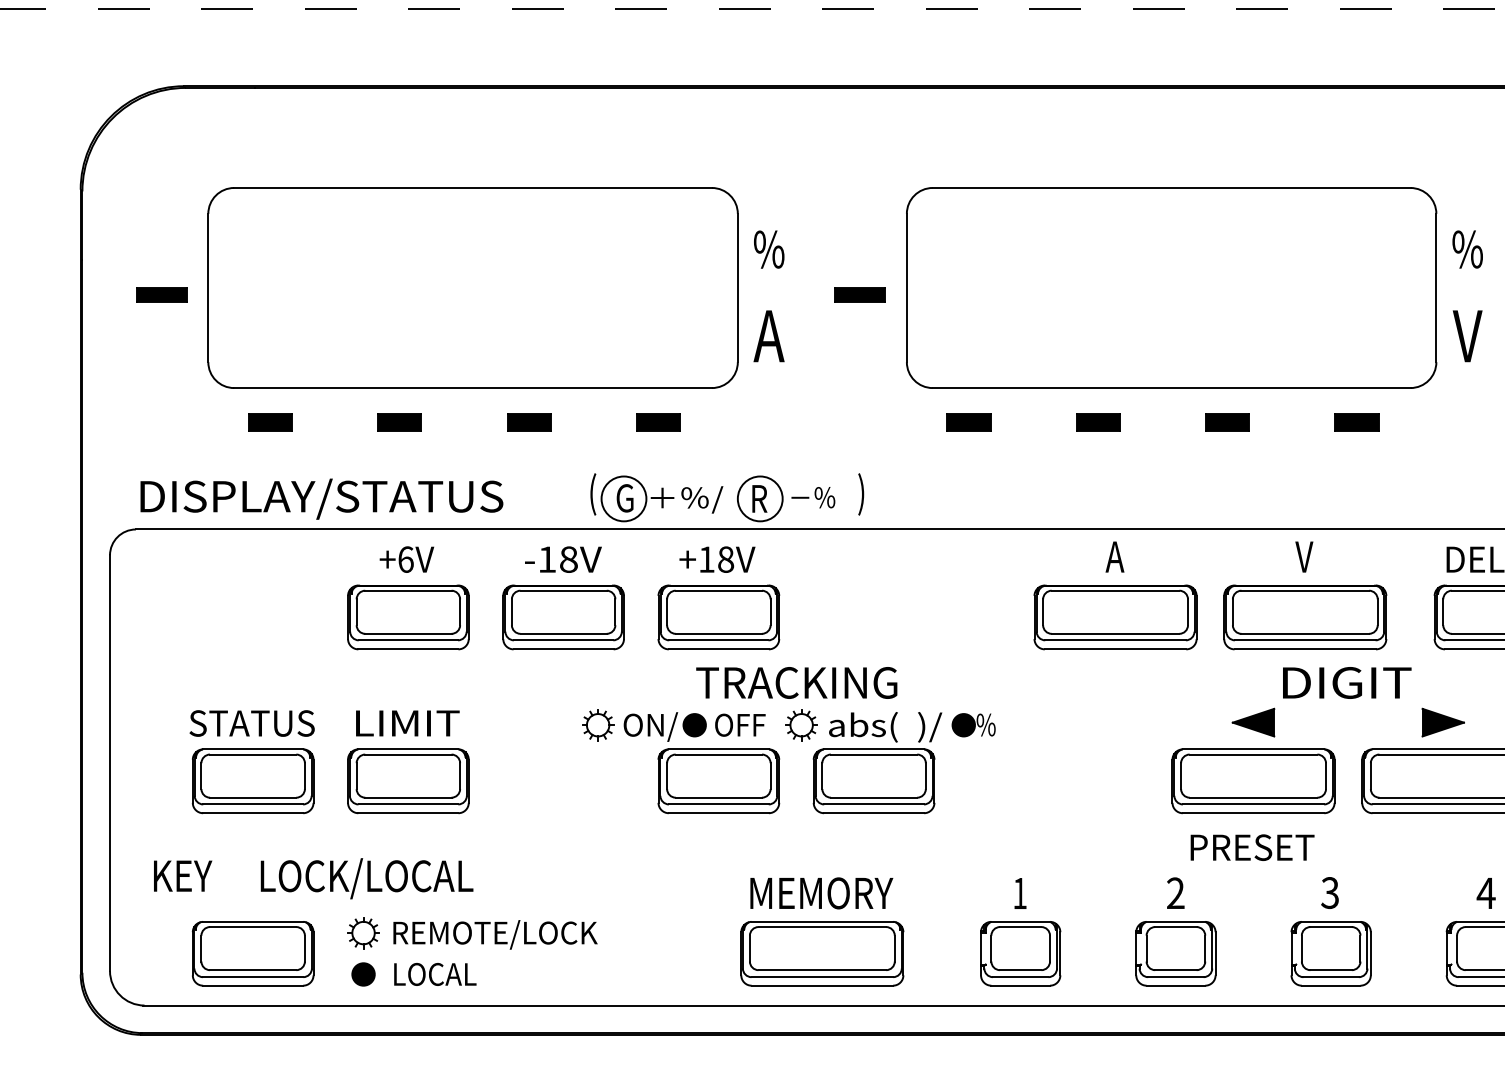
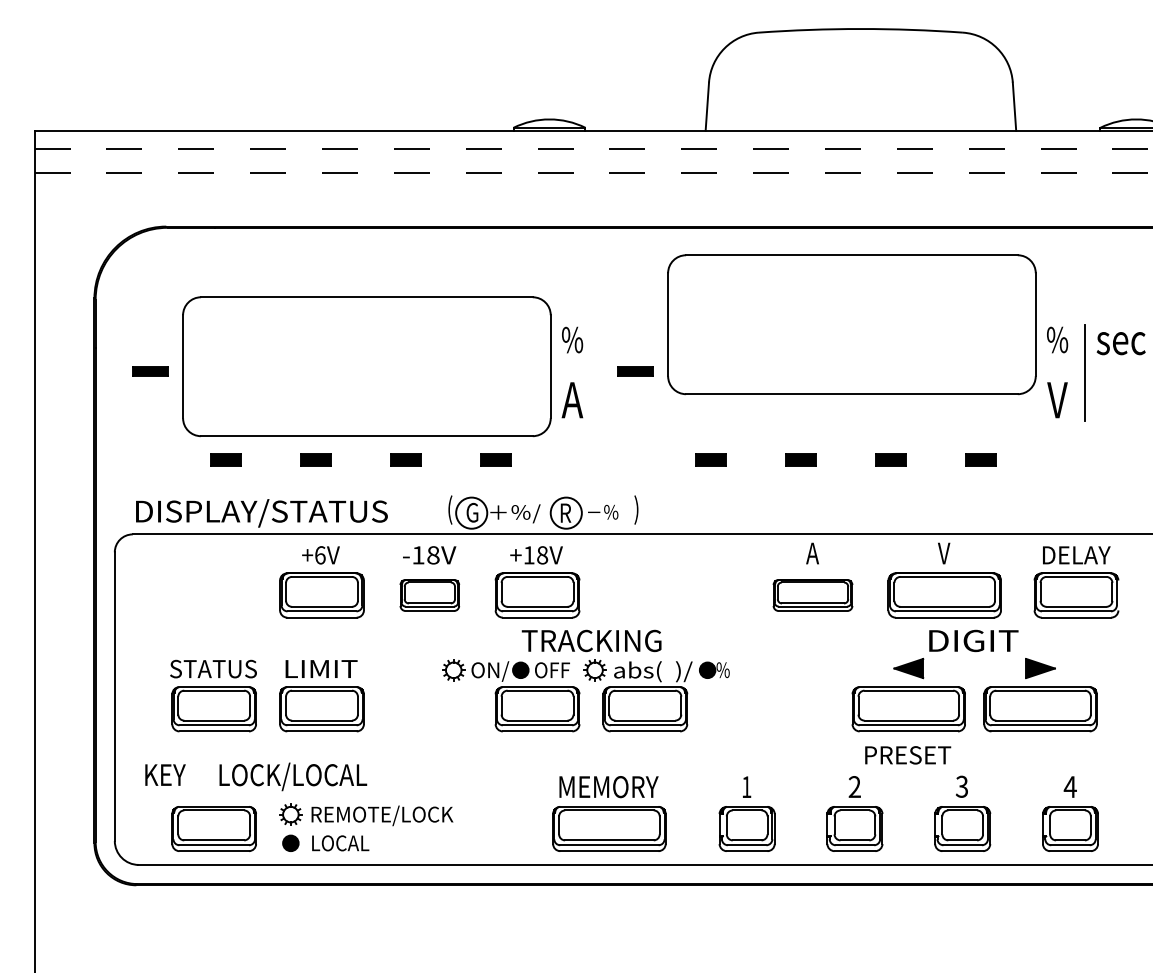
part: (1170, 287) -> (851, 324), moved
part: (563, 617) -> (429, 595), size x0.7
part: (1114, 617) -> (812, 595), size x0.7

